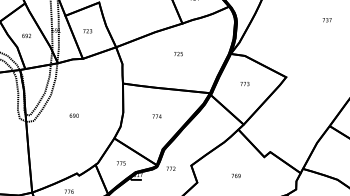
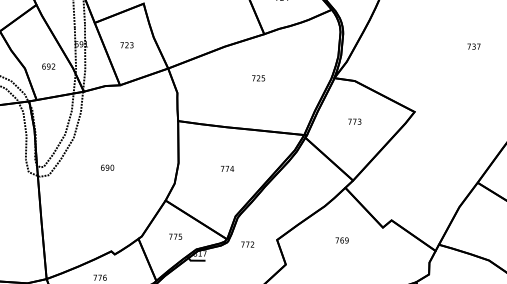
text: (326, 20) -> (473, 47), moved
text: (26, 35) -> (48, 65), moved
text: (236, 175) -> (342, 239), moved

